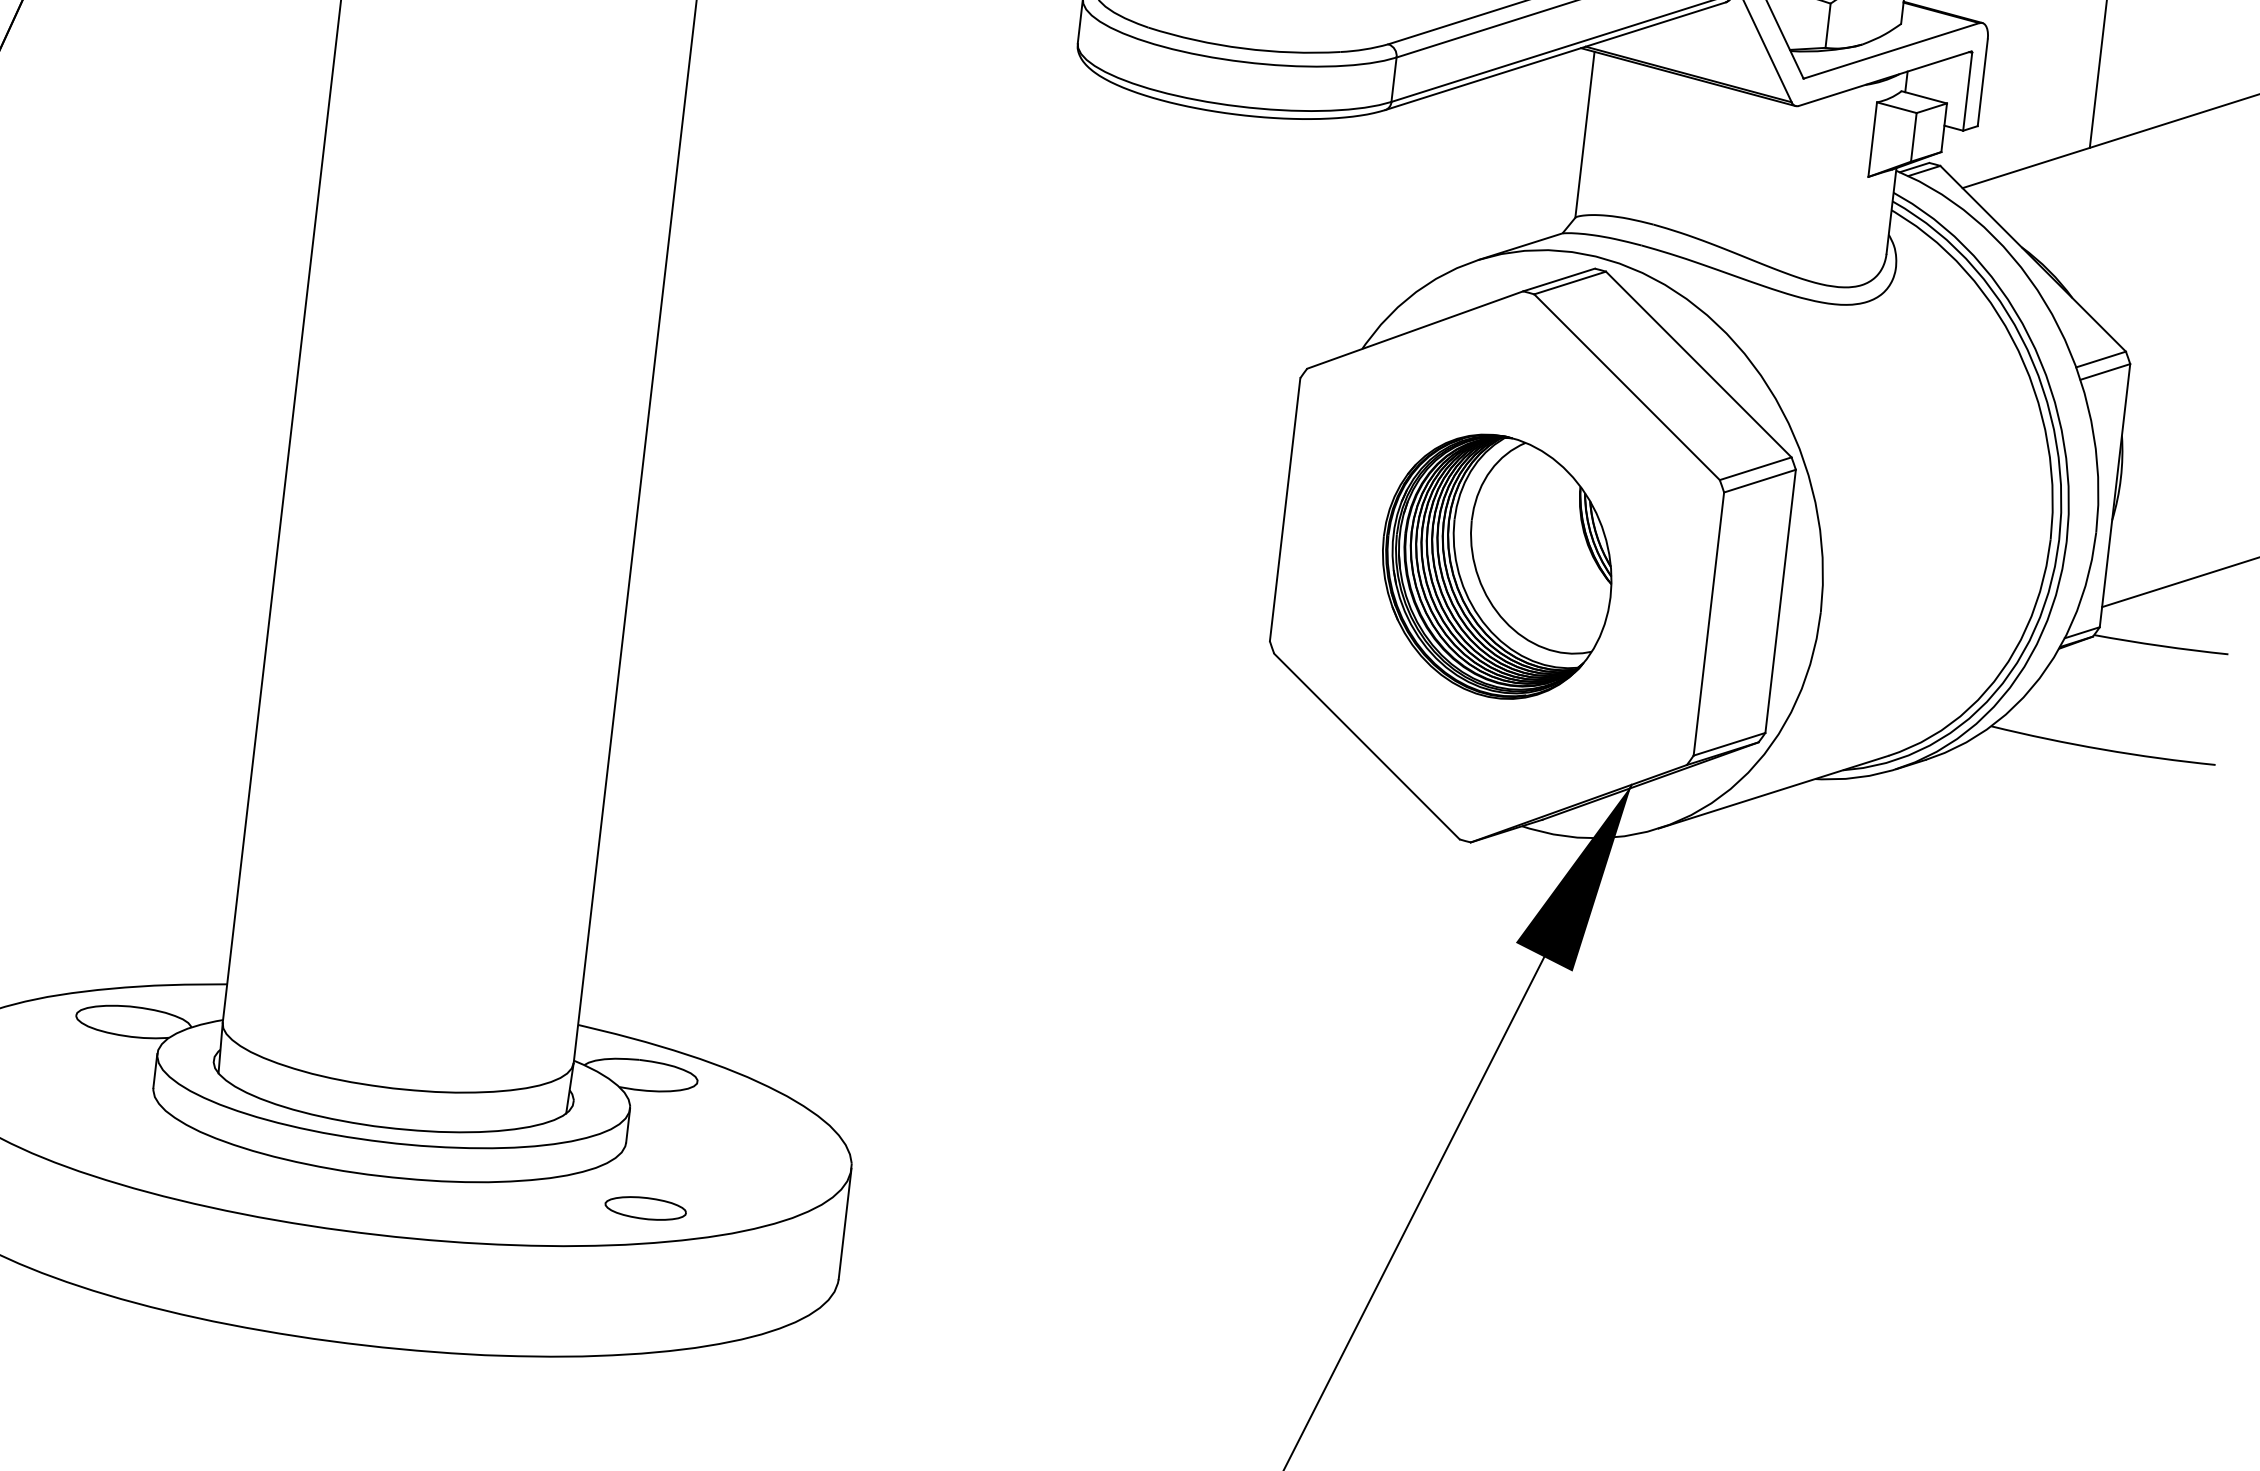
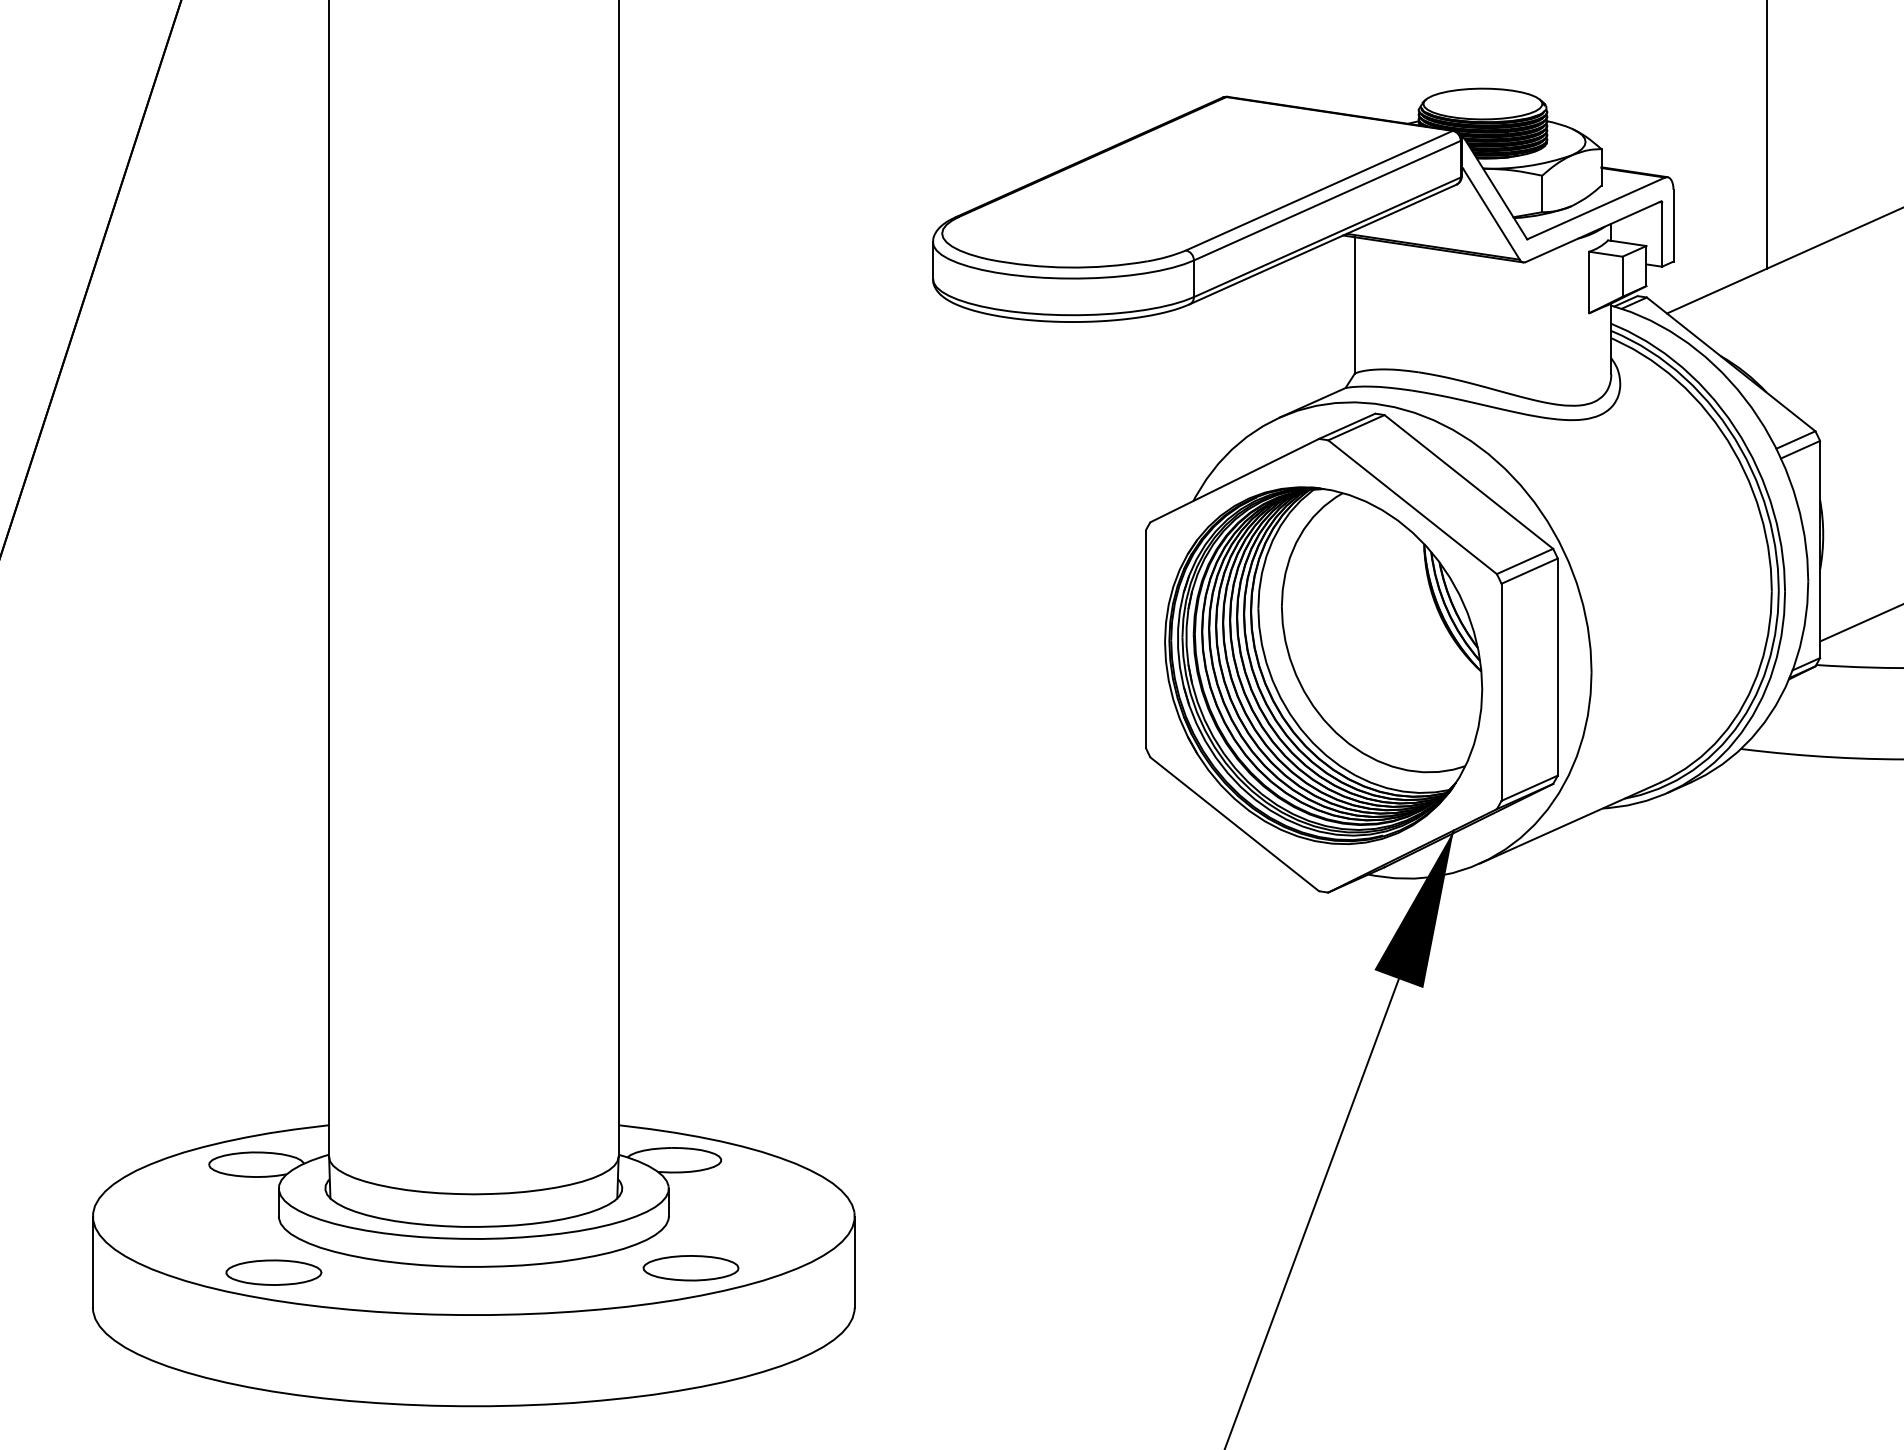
part: (1496, 566) -> (1323, 665), size x1.67
part: (139, 1155) -> (273, 1272), added
part: (645, 1208) -> (690, 1268), size x1.43

